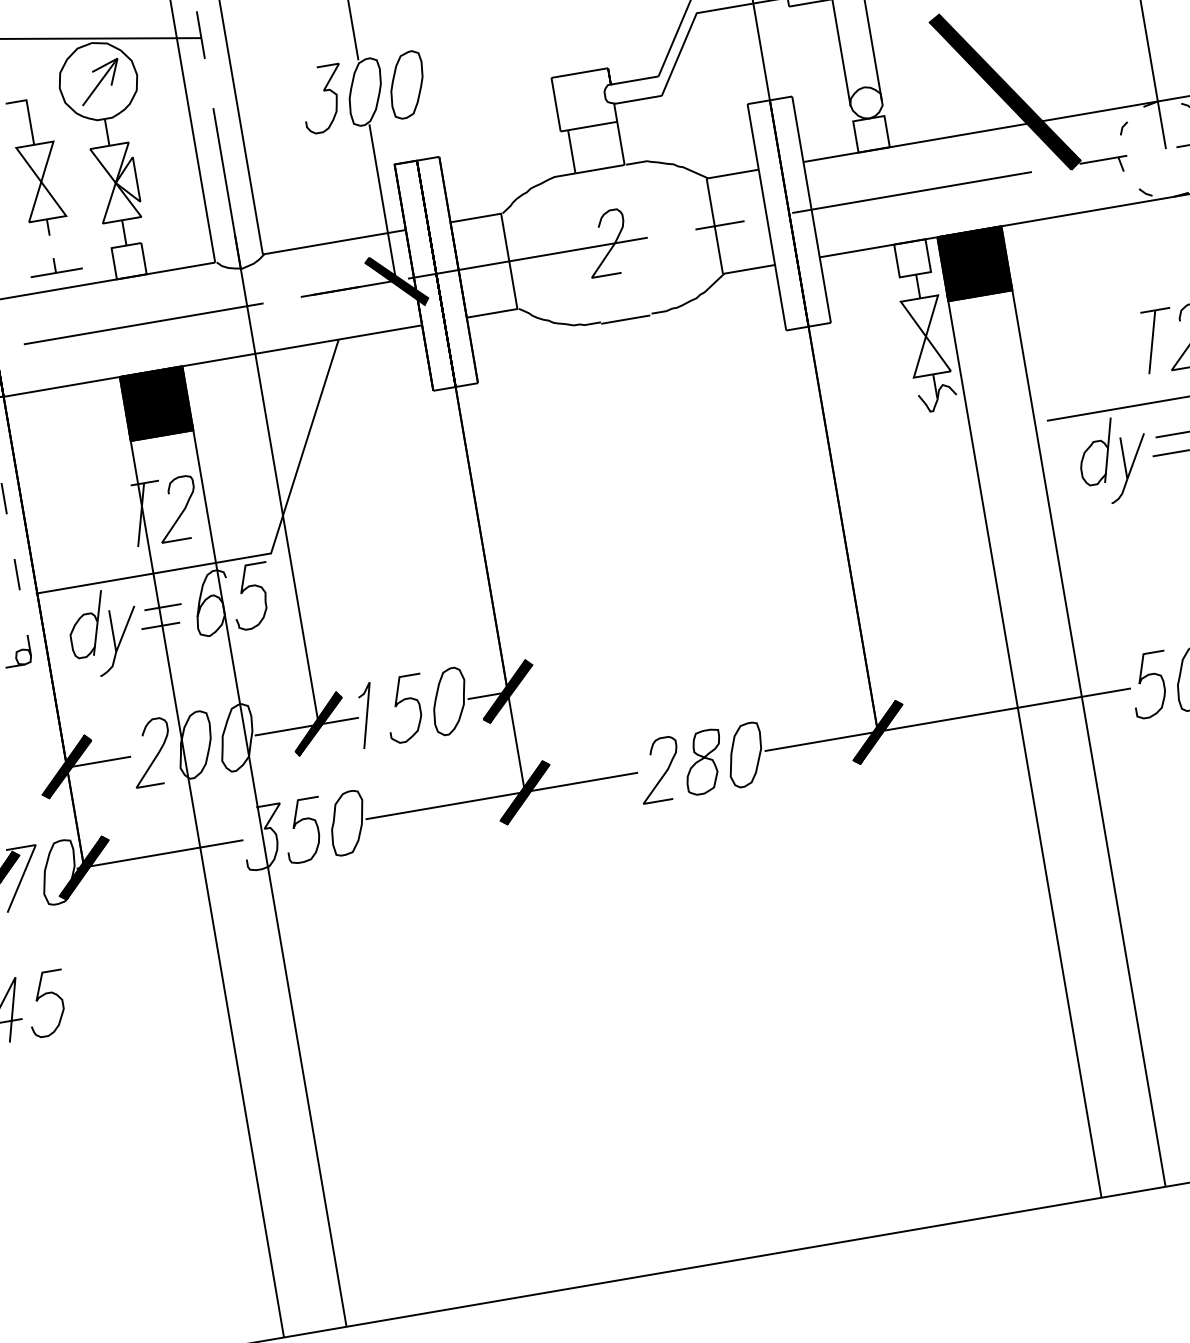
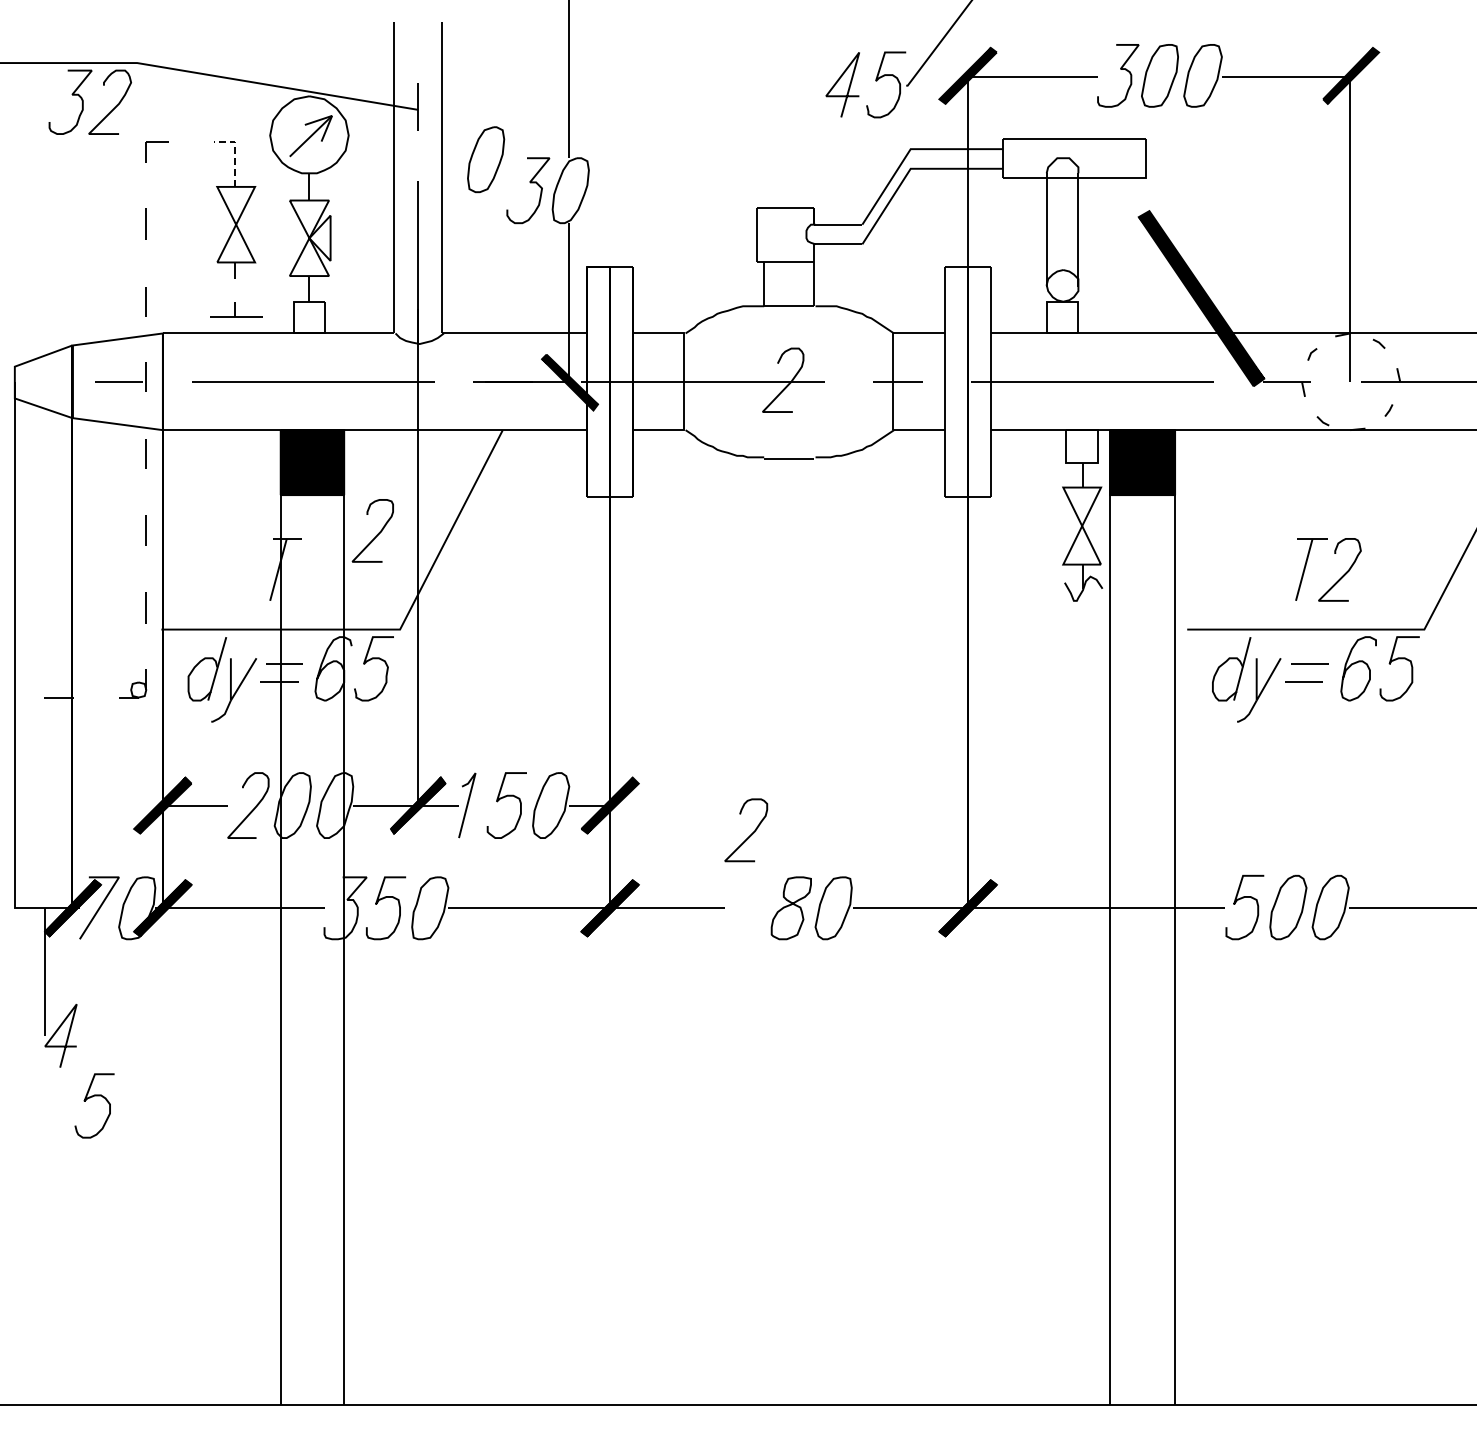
part: (407, 84) -> (486, 159), moved
line: (28, 110) -> (235, 152), solid -> dashed
curve: (182, 510) -> (377, 533), moved
curve: (664, 773) -> (750, 834), moved
curve: (42, 997) -> (90, 1098), moved

